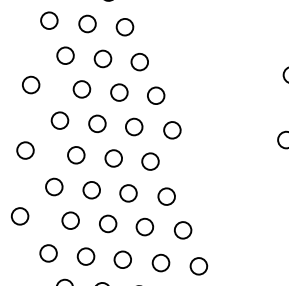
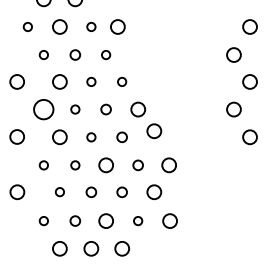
circle: (49, 20) -> (27, 26), size x0.6
circle: (125, 26) -> (91, 26), size x0.6
circle: (156, 29) -> (117, 26), added
circle: (65, 55) -> (43, 54), size x0.6
circle: (103, 58) -> (75, 54), size x0.7
circle: (139, 61) -> (105, 54), size x0.6
circle: (119, 92) -> (91, 81), size x0.6
circle: (155, 95) -> (121, 81), size x0.6
circle: (59, 120) -> (43, 109), size x1.4
circle: (97, 123) -> (75, 109), size x0.6
circle: (133, 126) -> (105, 109), size x0.7
circle: (113, 158) -> (91, 137), size x0.6
circle: (189, 158) -> (154, 131), added
circle: (149, 161) -> (121, 137), size x0.7
circle: (53, 187) -> (43, 165), size x0.6
circle: (91, 190) -> (75, 165), size x0.6
circle: (165, 196) -> (137, 165), size x0.7
circle: (202, 199) -> (168, 165), added
circle: (70, 219) -> (59, 191), size x0.6
circle: (108, 224) -> (91, 192), size x0.7
circle: (143, 227) -> (121, 192), size x0.7
circle: (48, 252) -> (43, 220), size x0.6
circle: (86, 255) -> (75, 220), size x0.7
circle: (160, 262) -> (137, 220), size x0.6

